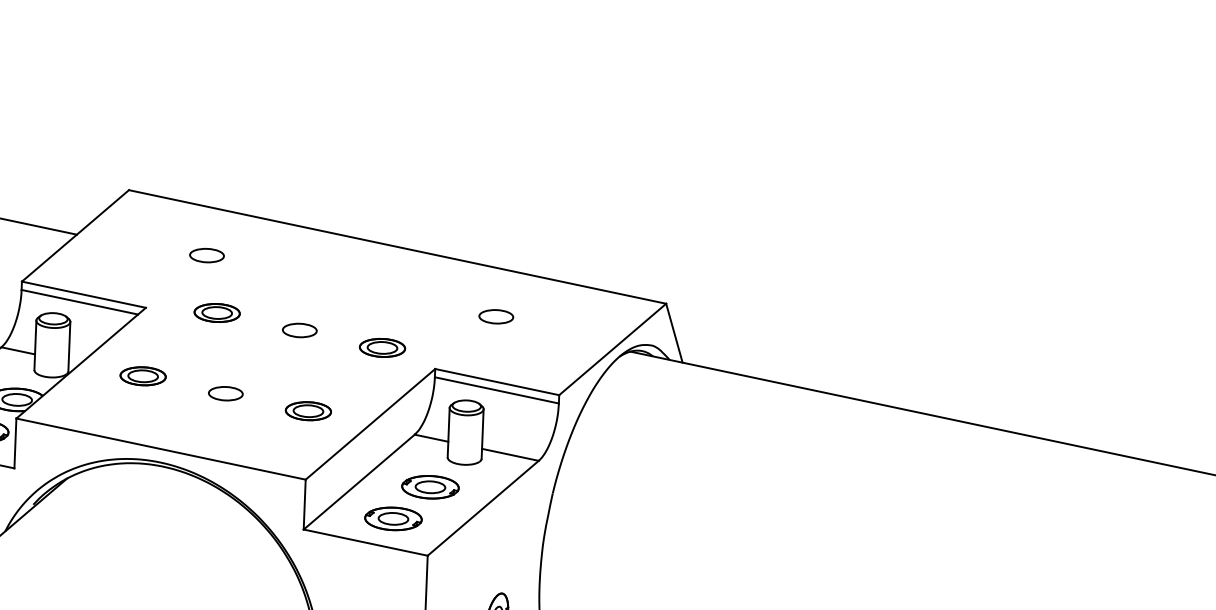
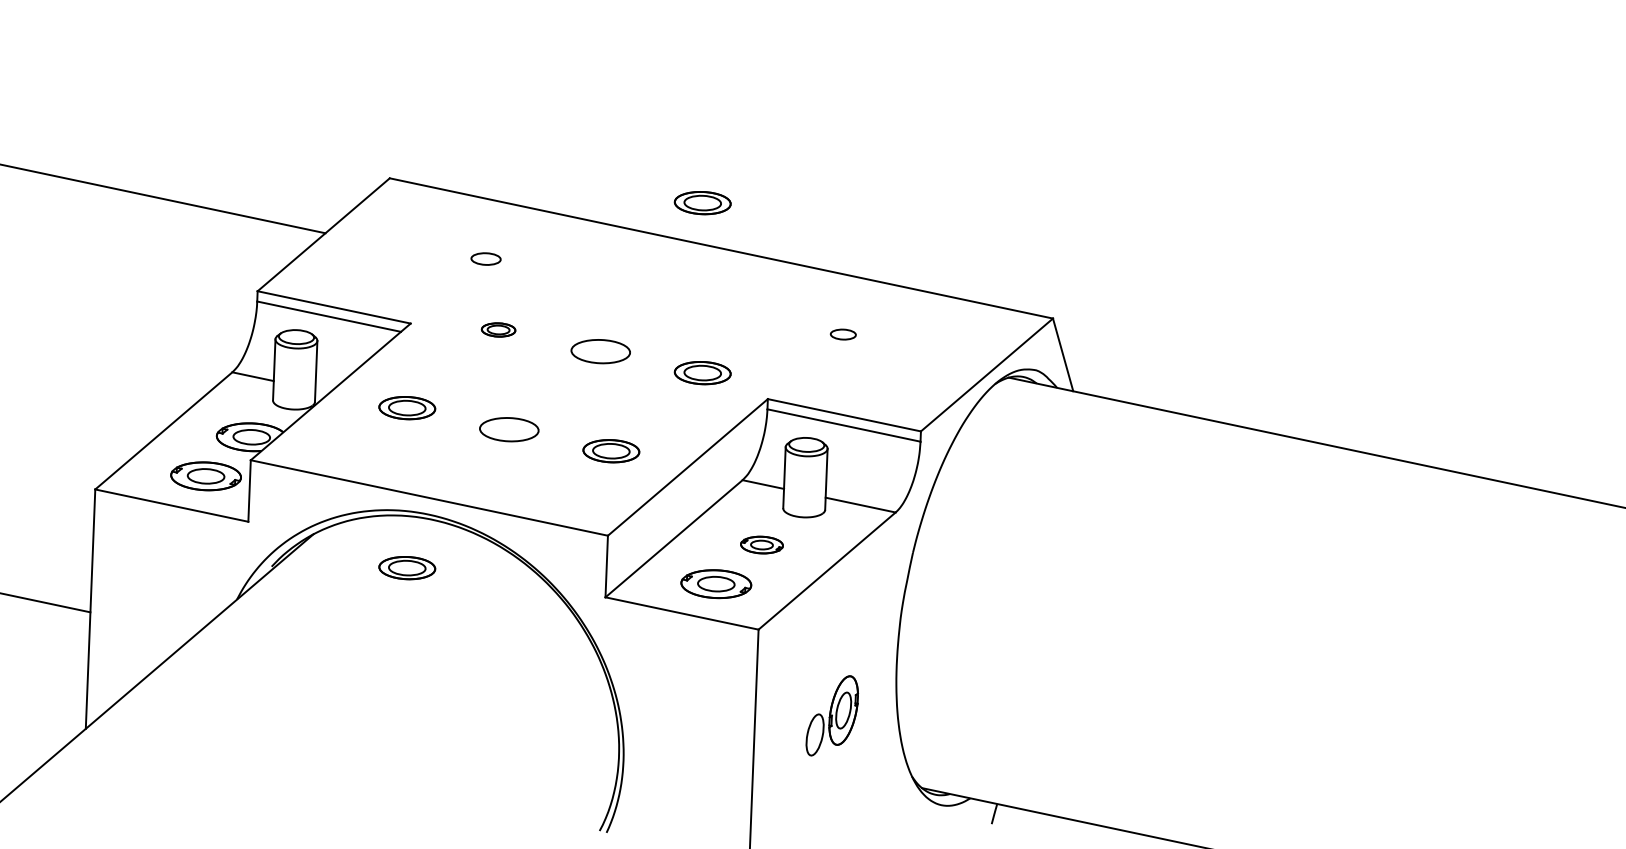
part: (382, 210) -> (702, 203), added
part: (206, 255) -> (485, 258), size x0.7
part: (217, 312) -> (498, 329), size x0.6
part: (496, 316) -> (843, 334), size x0.6
part: (299, 330) -> (600, 351), size x1.4
part: (225, 393) -> (509, 429), size x1.4
part: (430, 486) -> (761, 544), size x0.6
part: (143, 506) -> (407, 568), added

